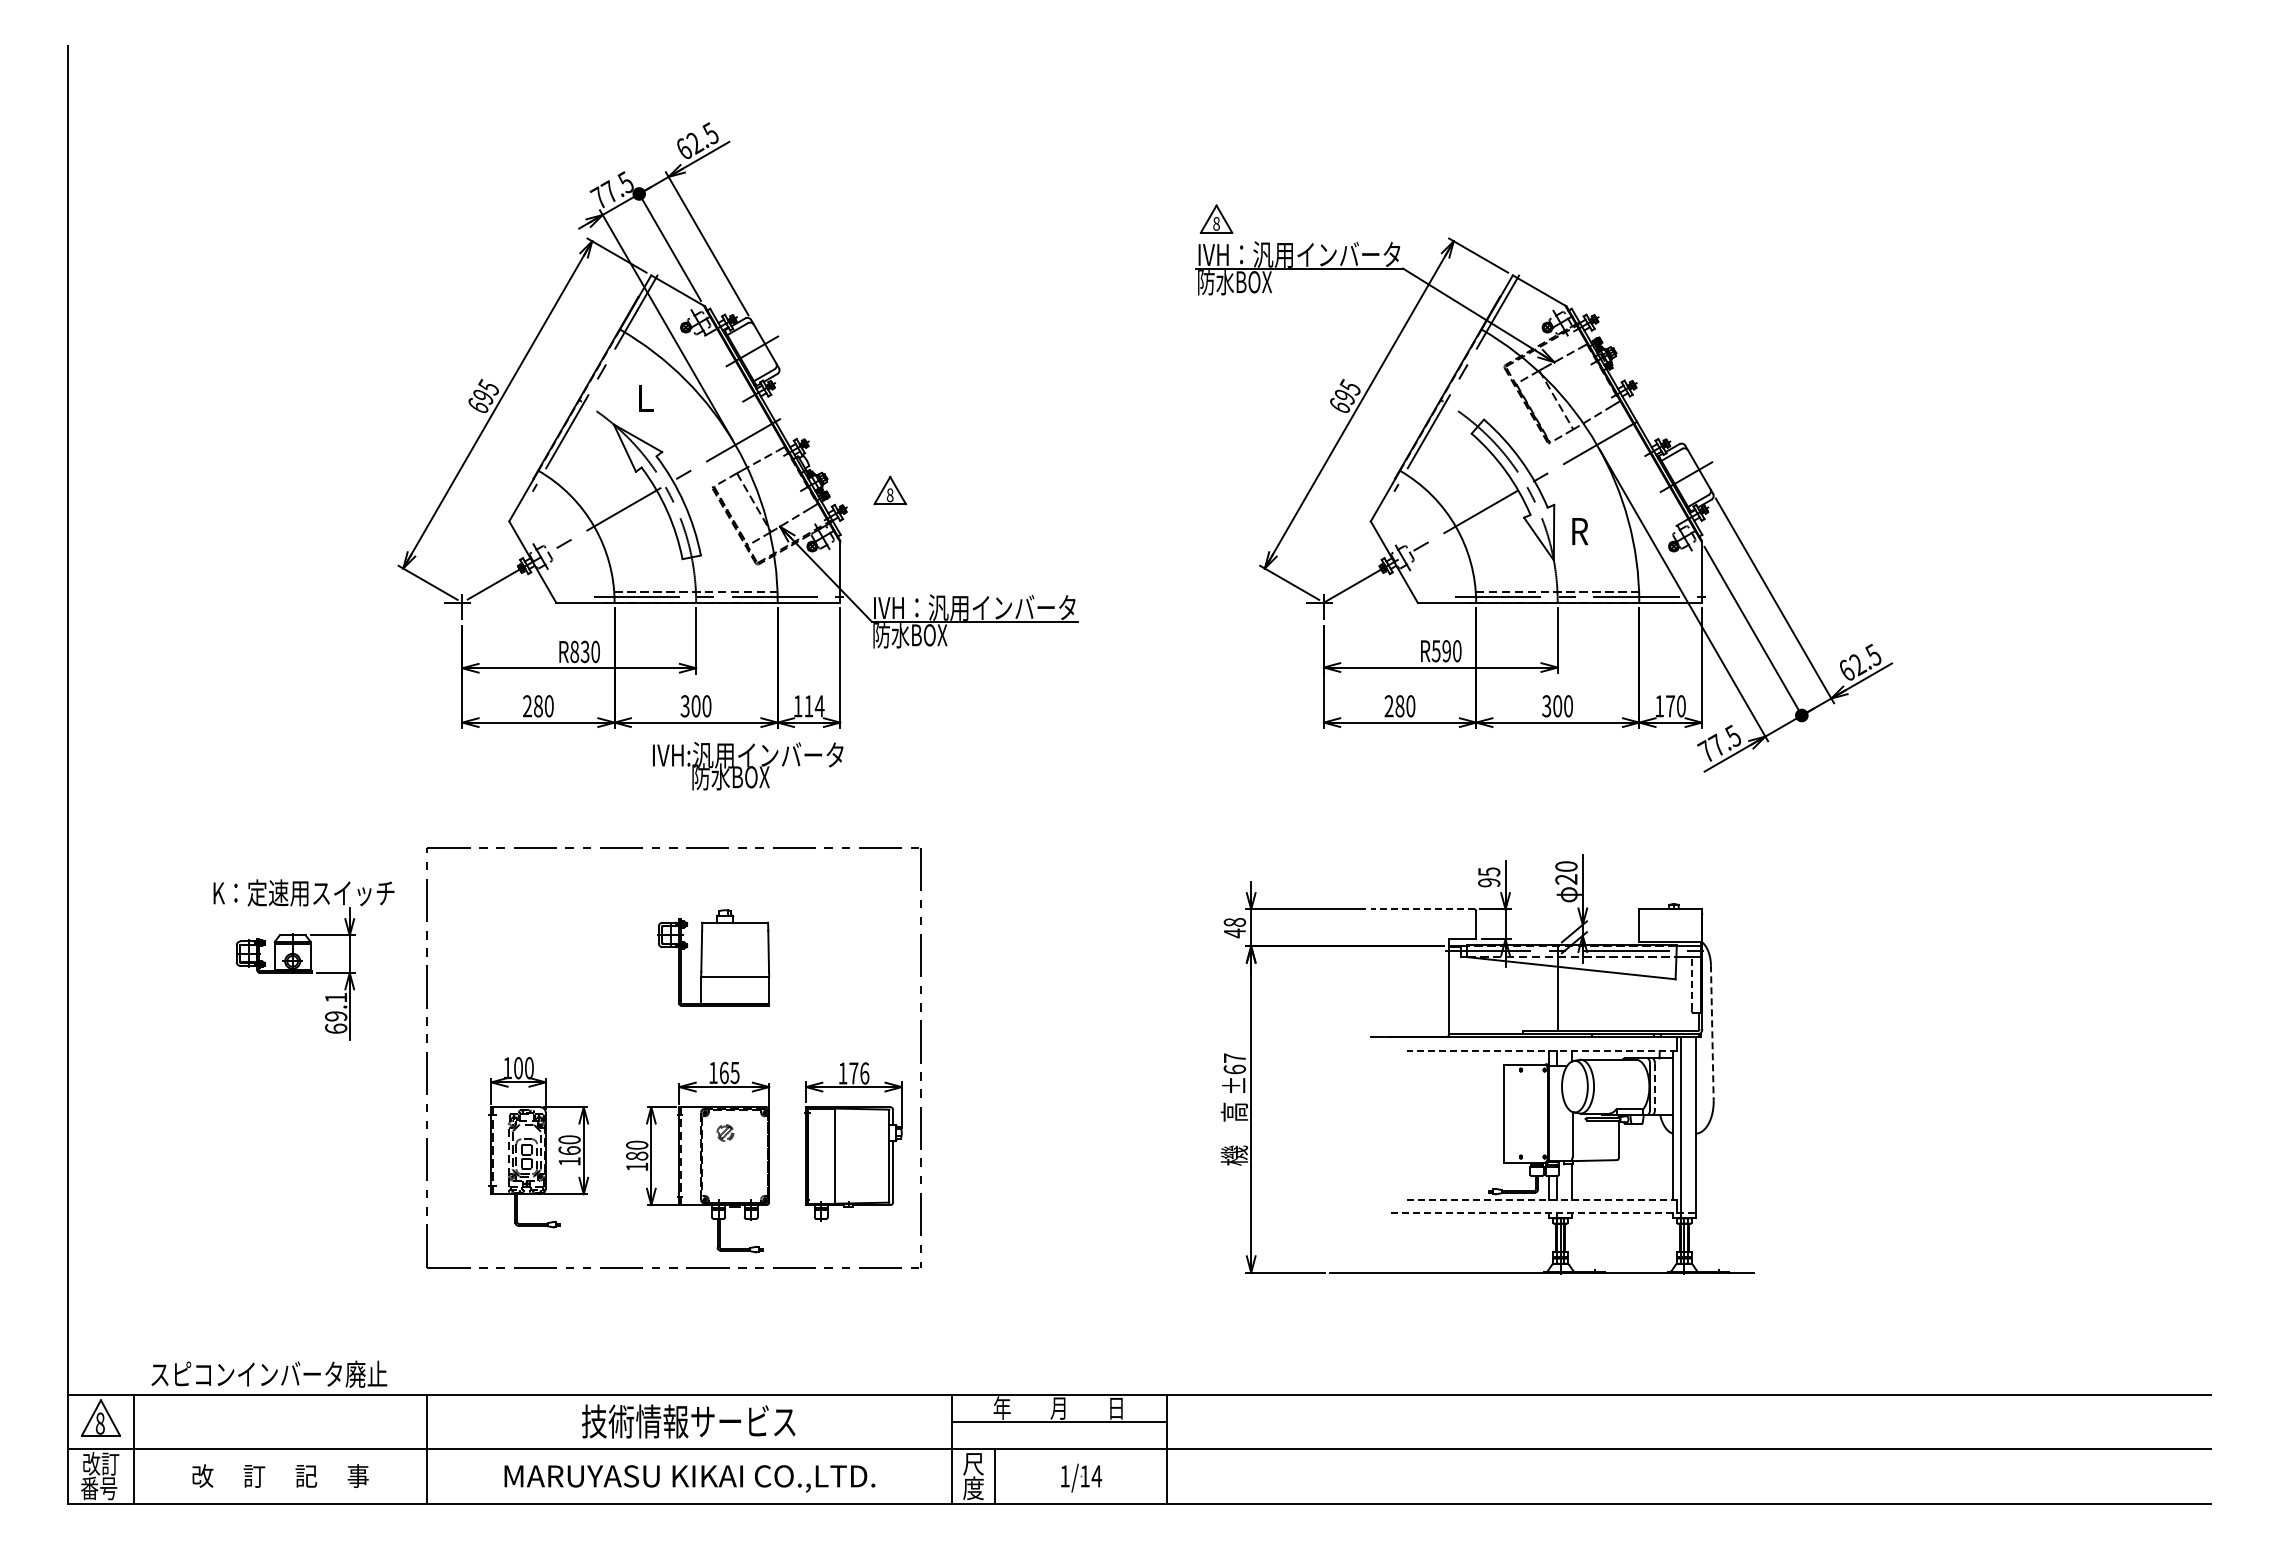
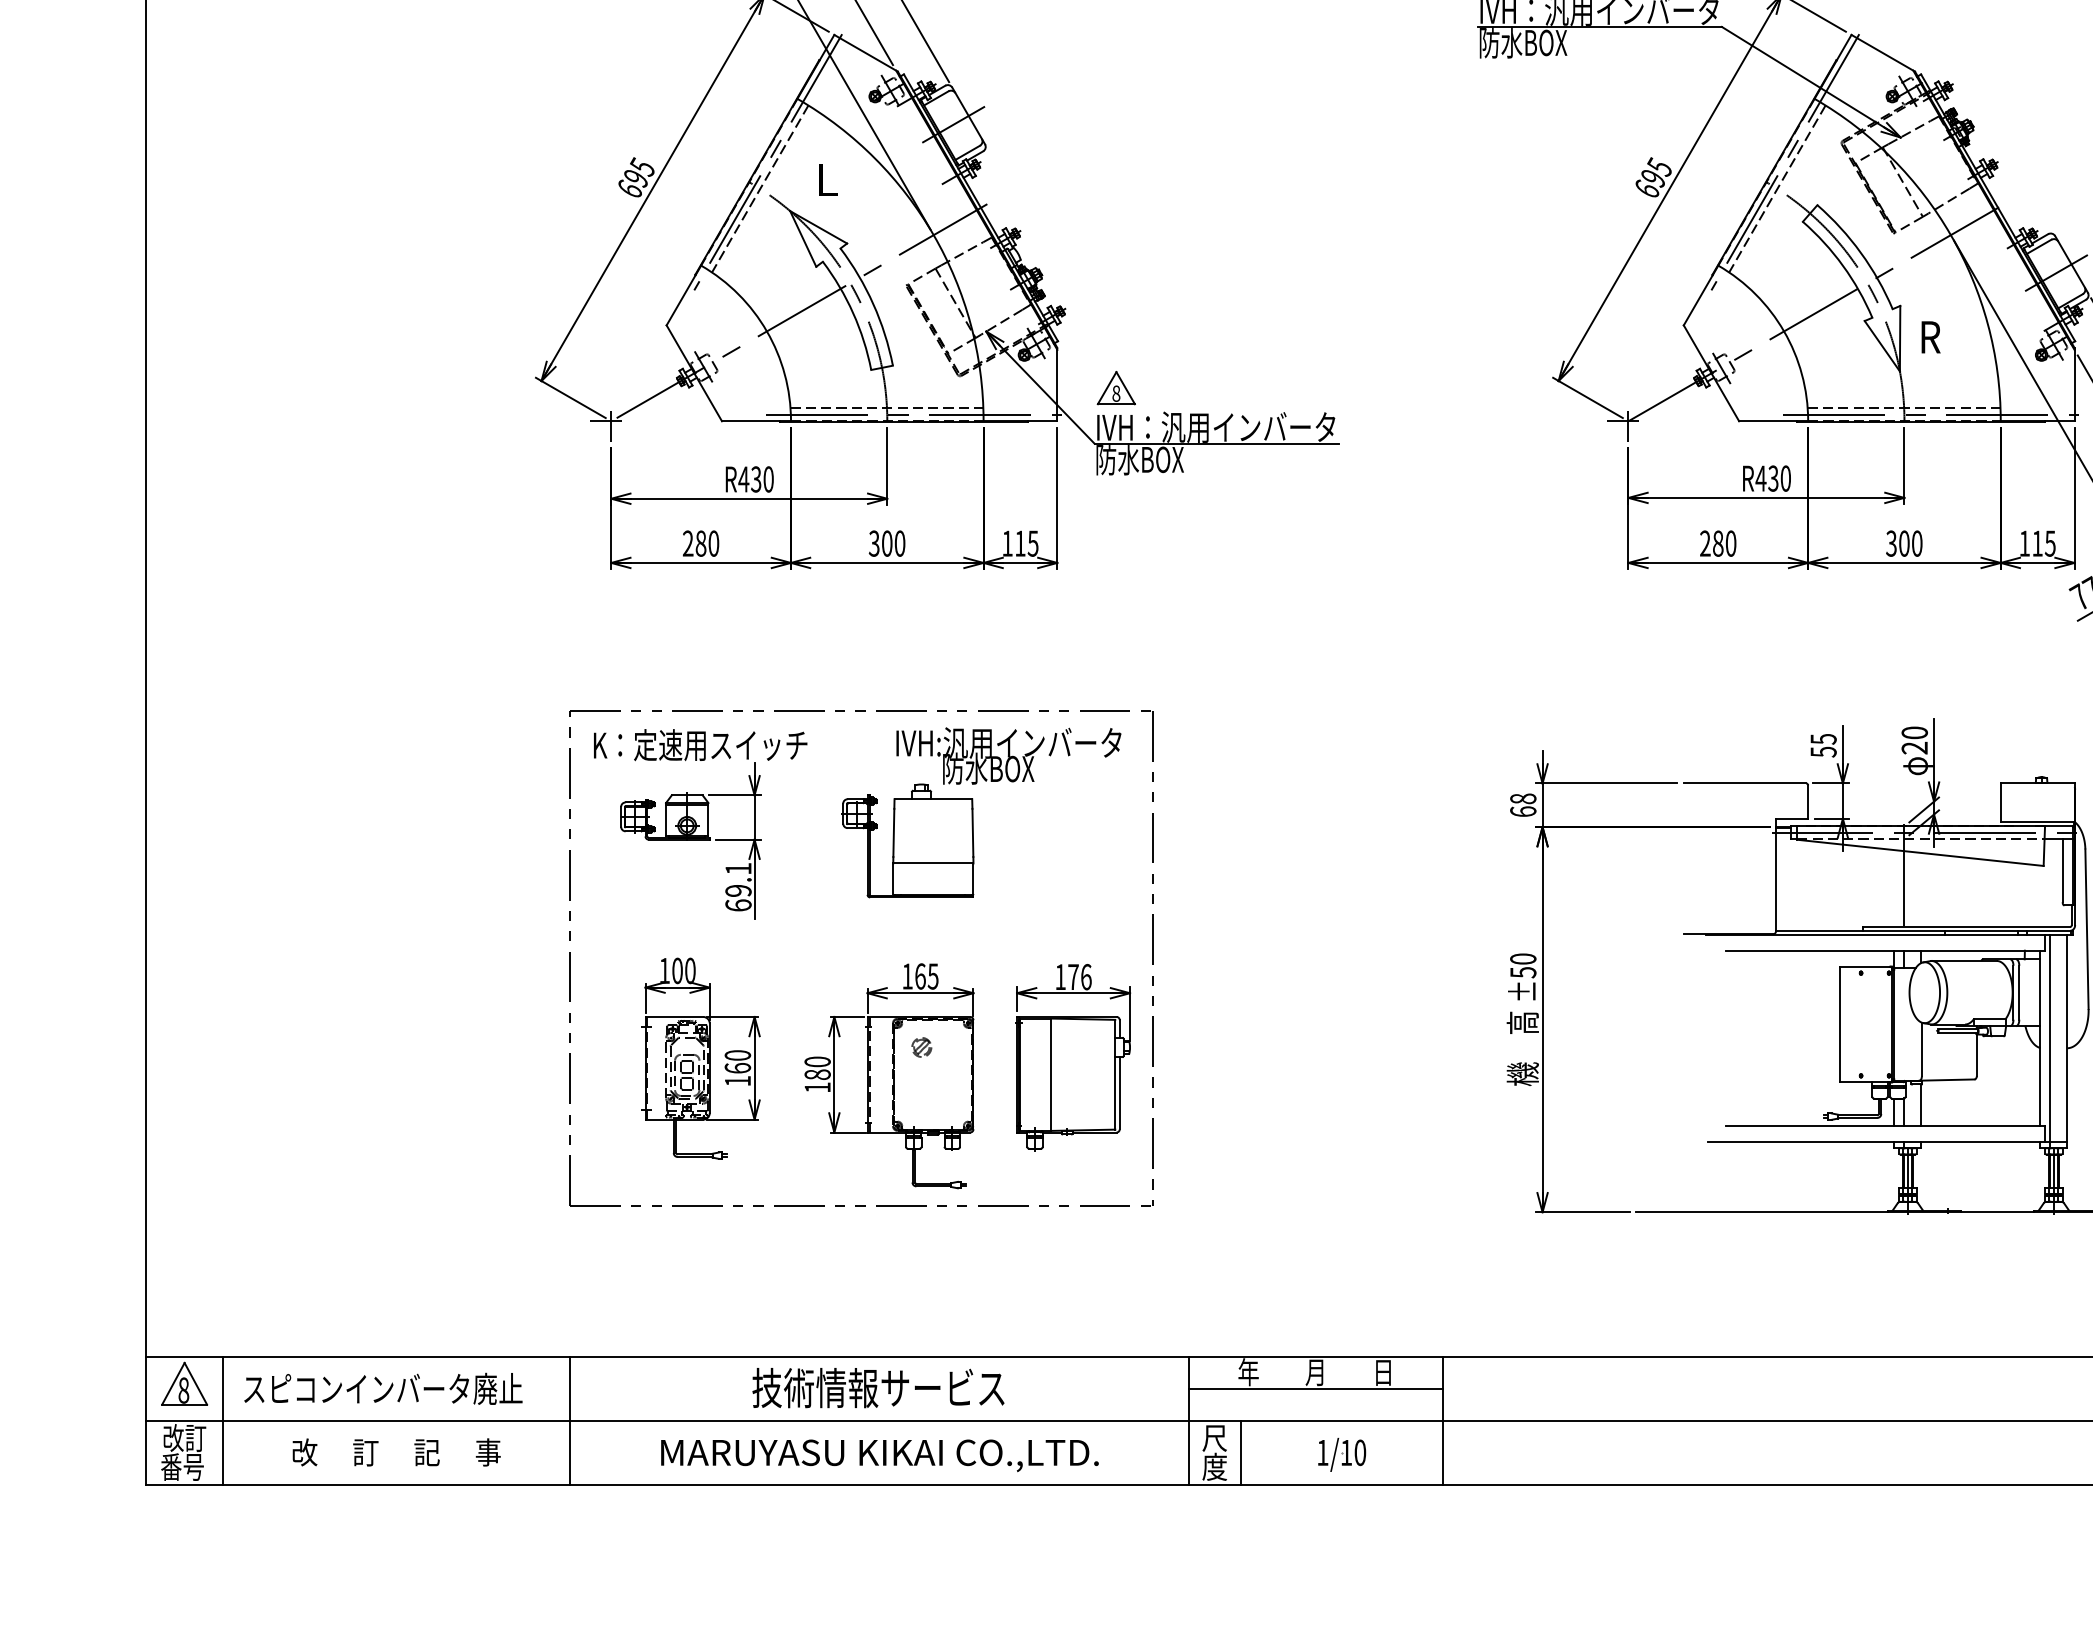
line: (588, 405) -> (760, 188), added
line: (1449, 405) -> (1776, 188), added
part: (889, 490) -> (1115, 388), moved
text: (574, 651) -> (743, 478), R830 -> R430
text: (1440, 651) -> (1766, 478), R590 -> R430
text: (819, 706) -> (1032, 543), 114 -> 115
text: (1675, 706) -> (2043, 543), 170 -> 115
text: (748, 766) -> (1009, 756), moved
text: (1489, 882) -> (1823, 751), 95 -> 55
line: (1422, 909) -> (1744, 783), dashed -> solid
text: (1234, 933) -> (1522, 811), 48 -> 68
part: (303, 959) -> (699, 823), moved
line: (1691, 983) -> (2062, 870), dashed -> solid
line: (1712, 1032) -> (2087, 928), dashed -> solid
line: (1541, 1051) -> (1885, 951), dashed -> solid
text: (1234, 1063) -> (1522, 965), ±67 -> ±50
line: (1655, 1086) -> (2019, 992), dashed -> solid
line: (1541, 1199) -> (1885, 1125), dashed -> solid
line: (1543, 1213) -> (1887, 1142), dashed -> solid
text: (269, 1373) -> (383, 1388), moved
text: (1096, 1476) -> (1359, 1452), 1/14 -> 1/10

